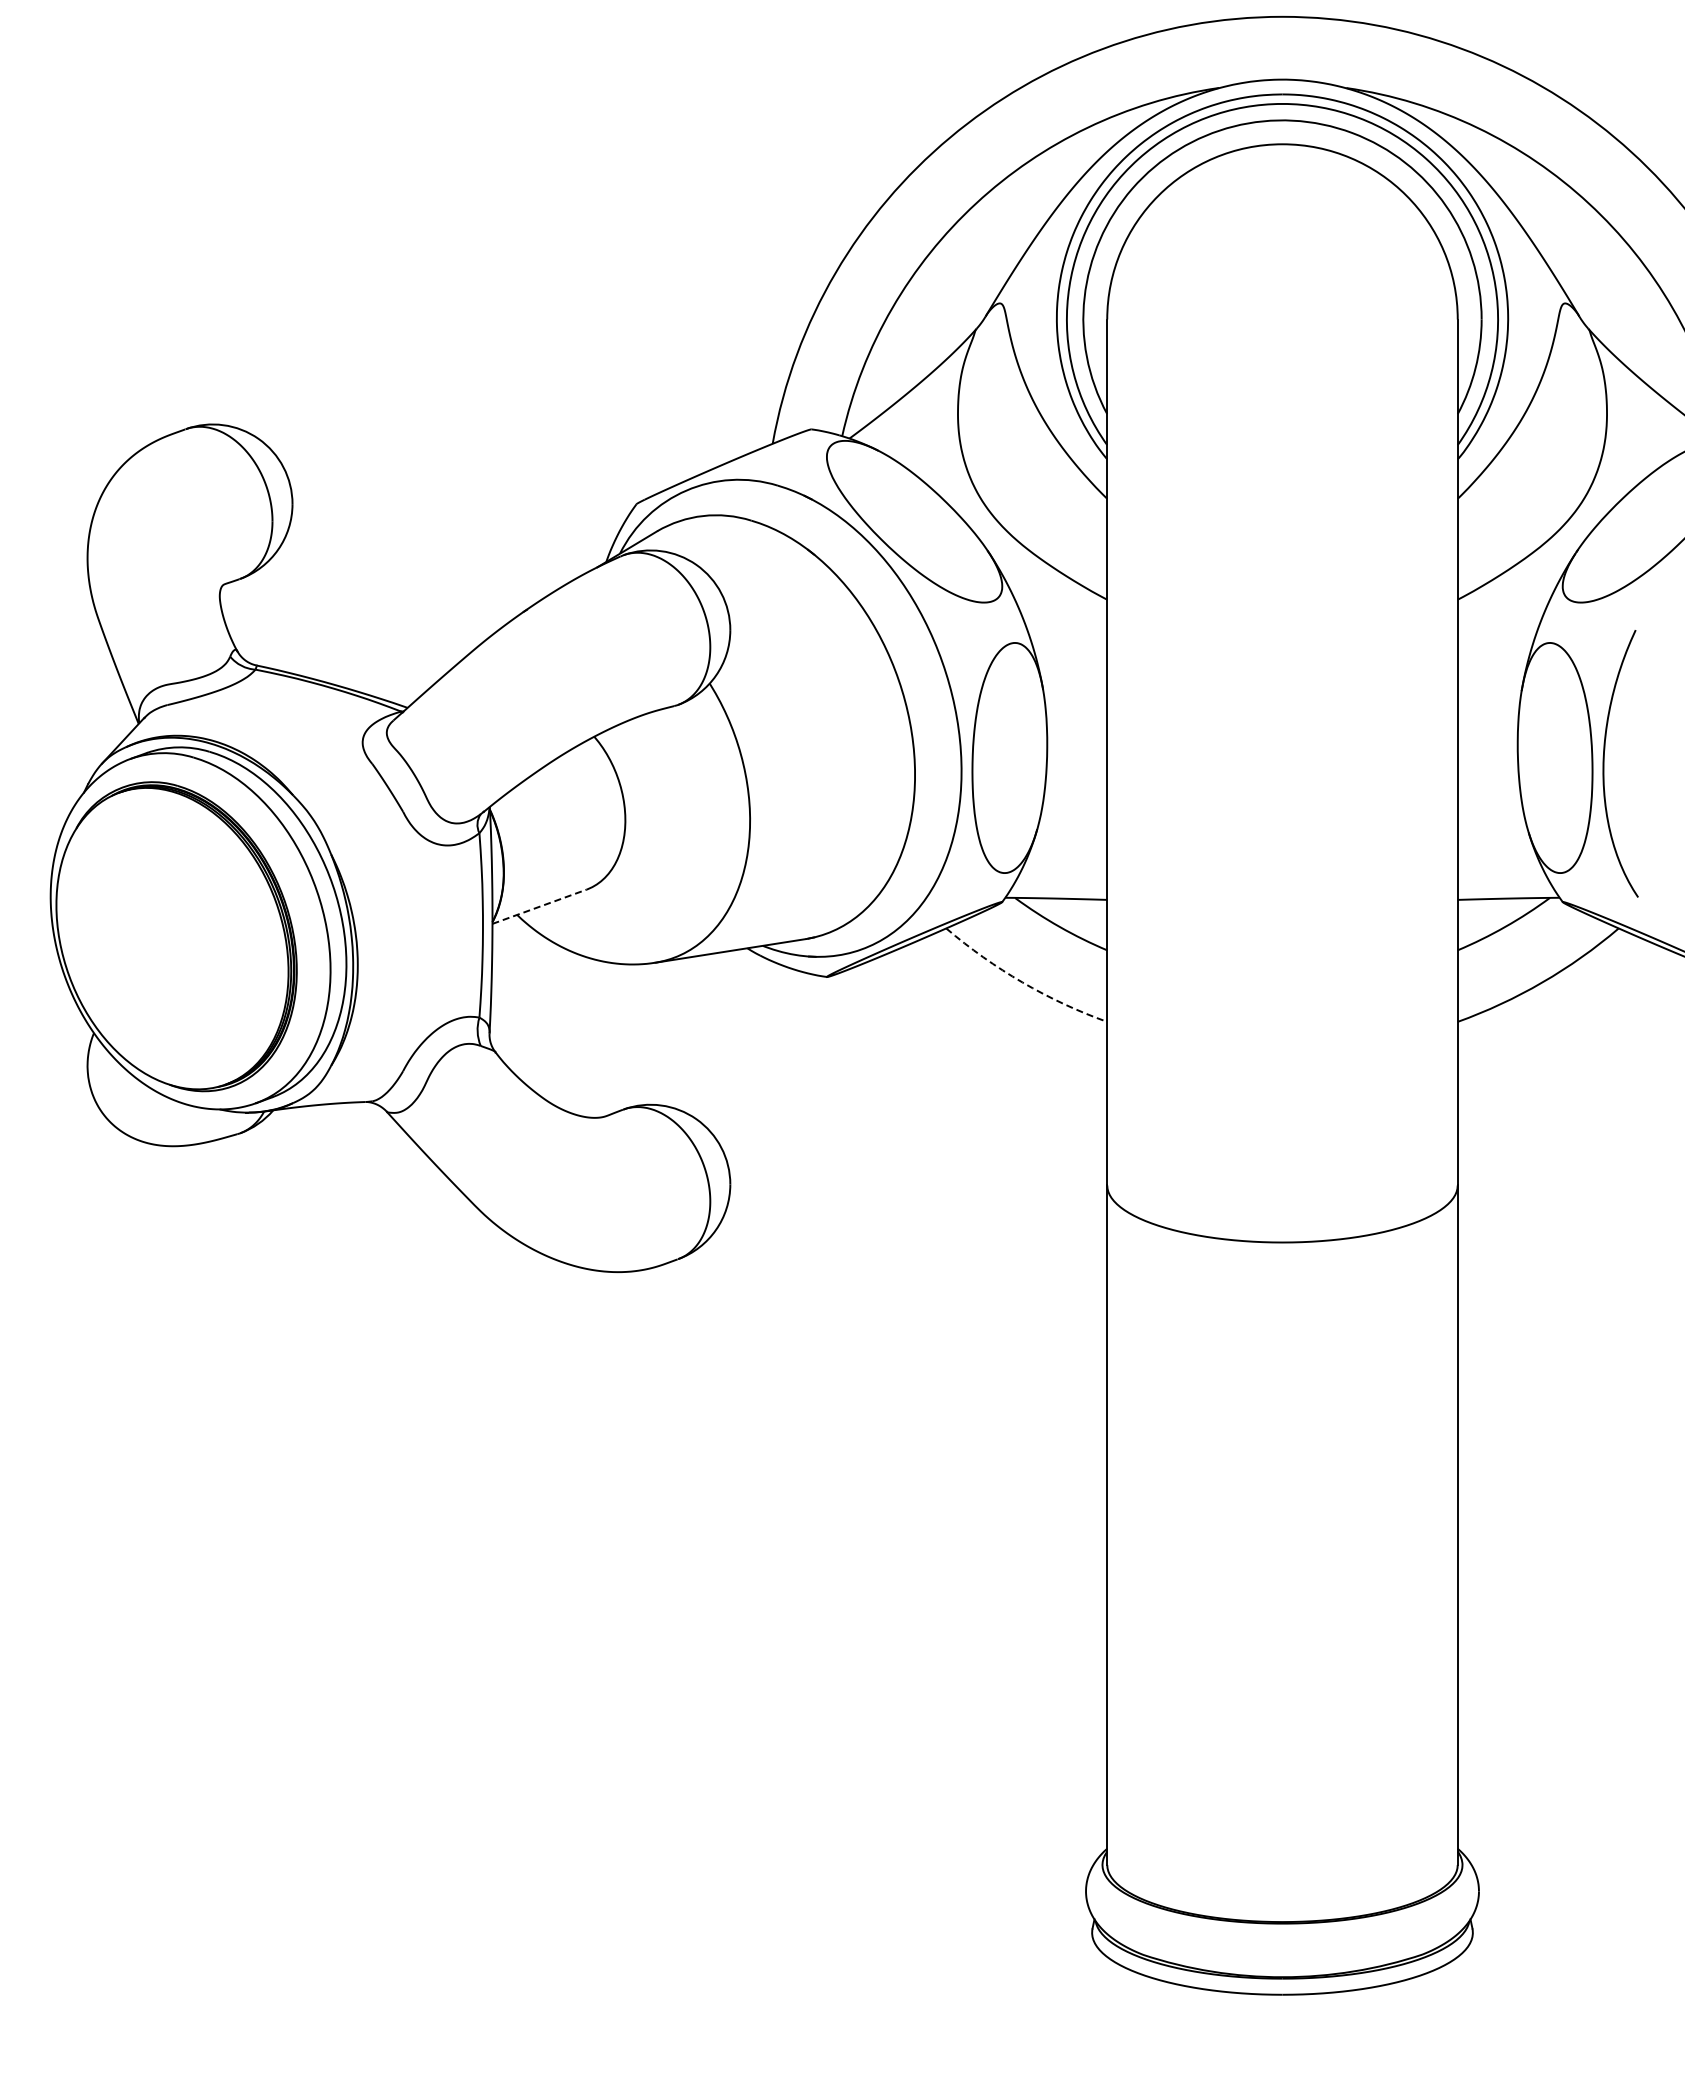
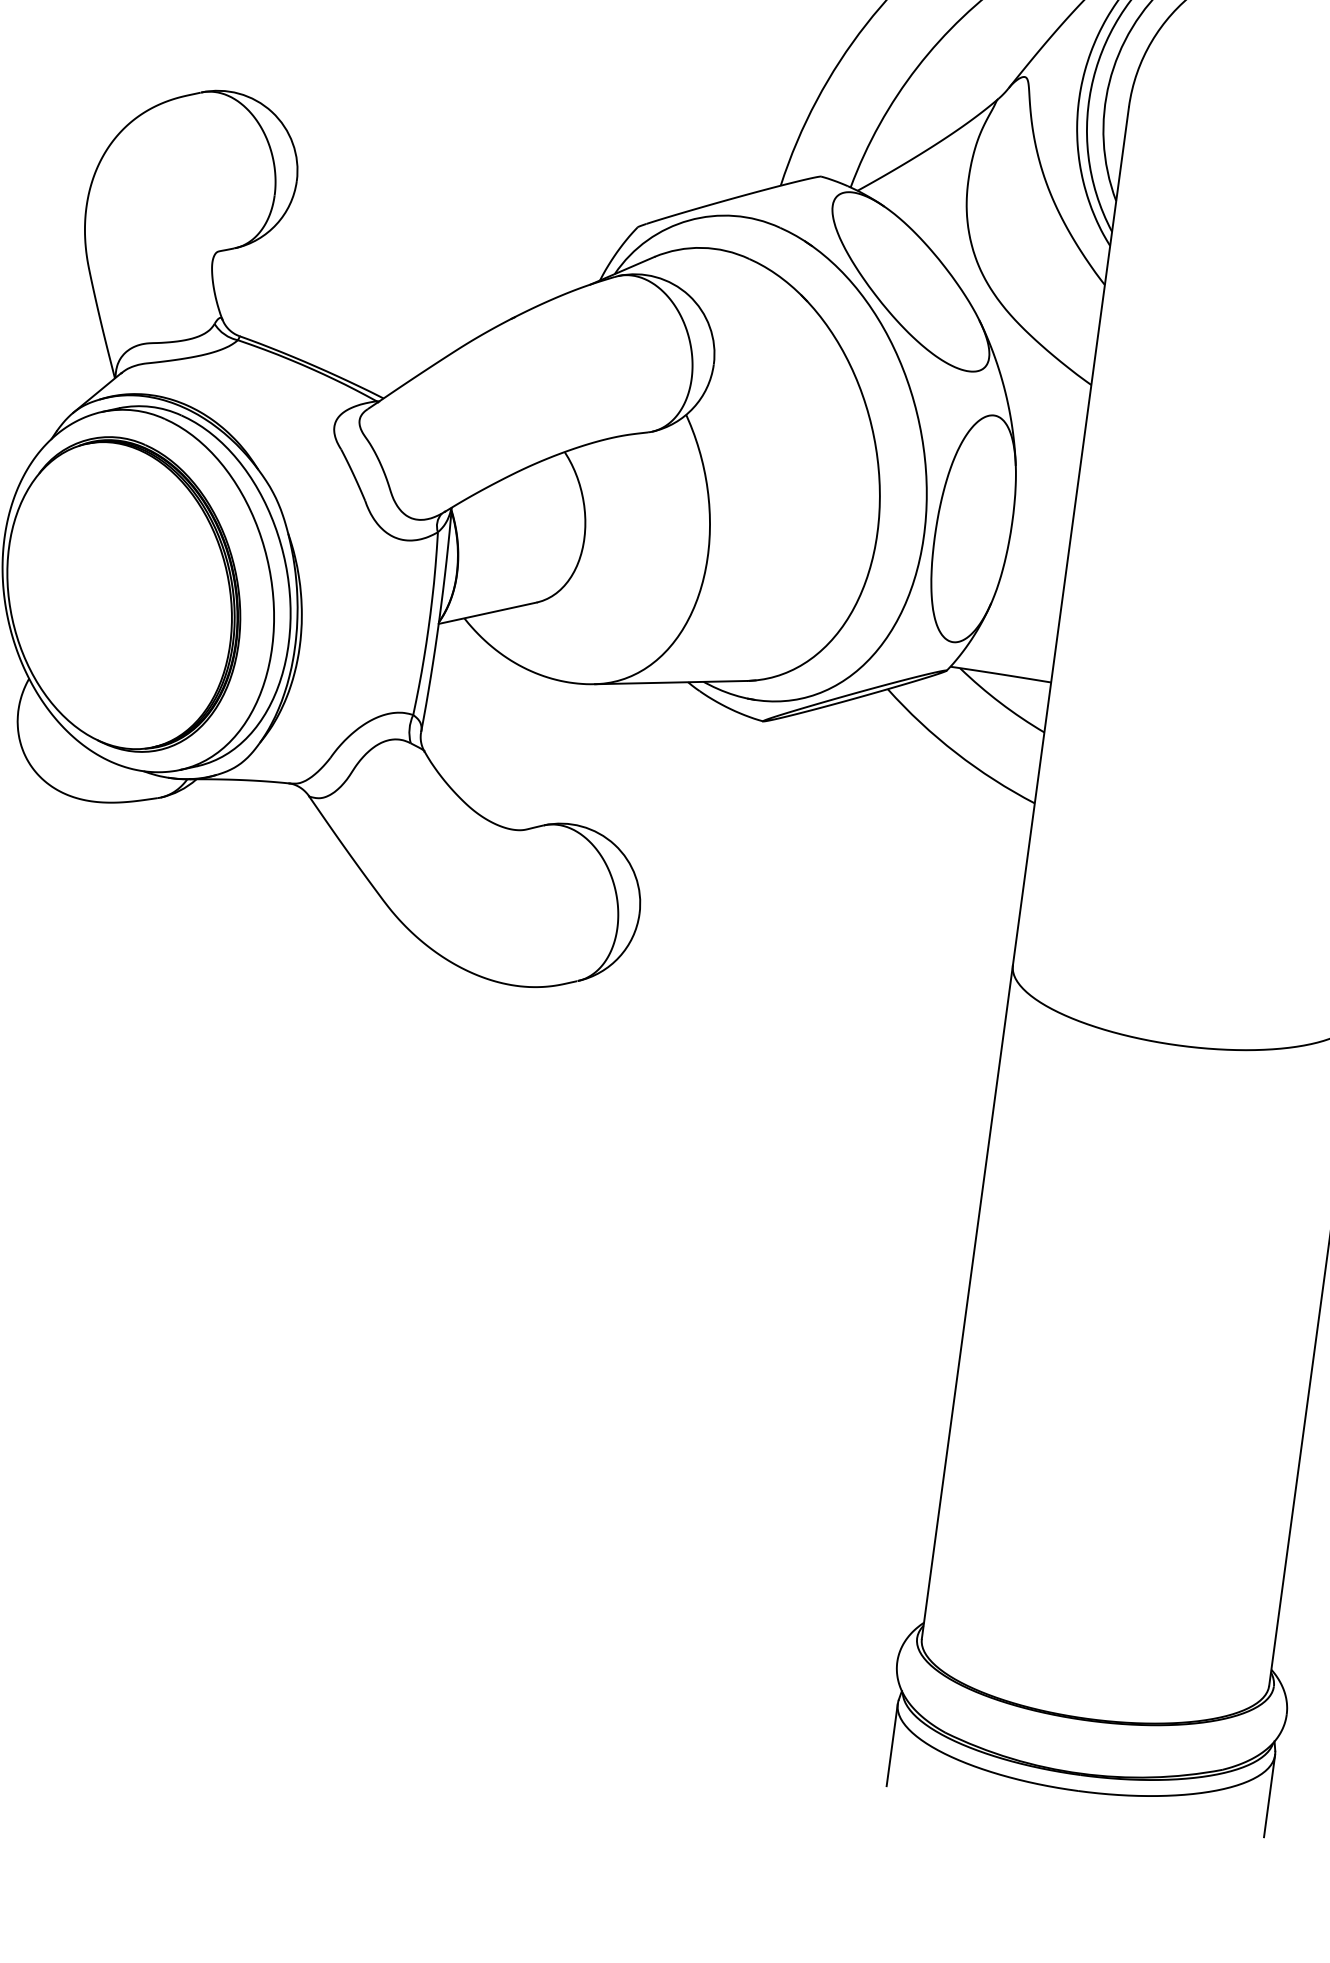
line: (540, 906) -> (488, 613), dashed -> solid
arc: (1022, 982) -> (956, 752), dashed -> solid
line: (1092, 1973) -> (892, 1744), added
line: (1472, 1973) -> (1269, 1795), added

